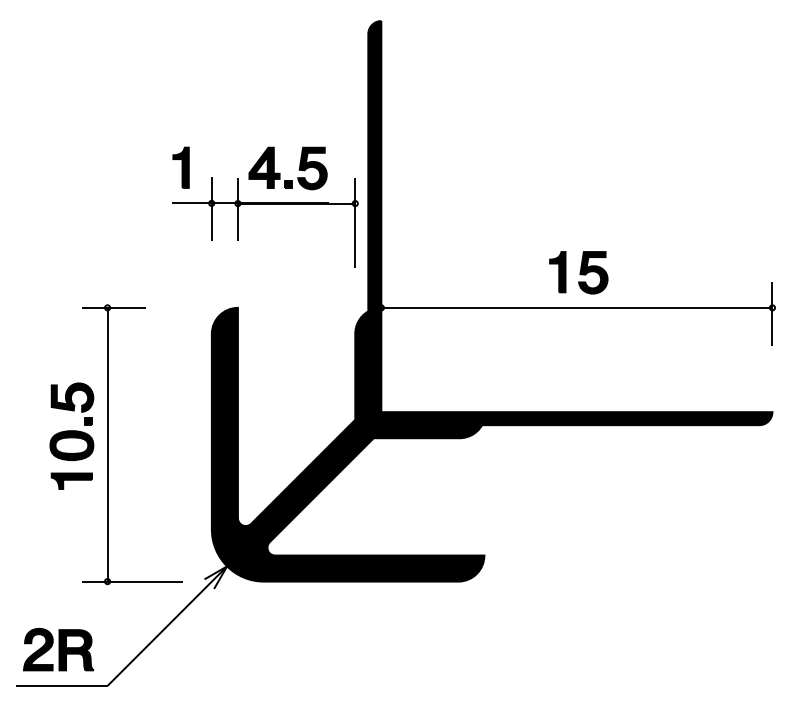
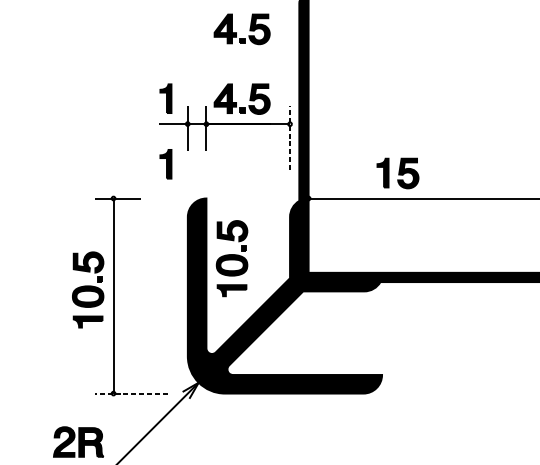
part: (280, 75) -> (236, 32), added
line: (355, 222) -> (290, 137), solid -> dashed
part: (180, 259) -> (165, 164), added
part: (578, 272) -> (397, 173), moved
part: (273, 391) -> (231, 258), added
line: (132, 581) -> (131, 393), solid -> dashed

